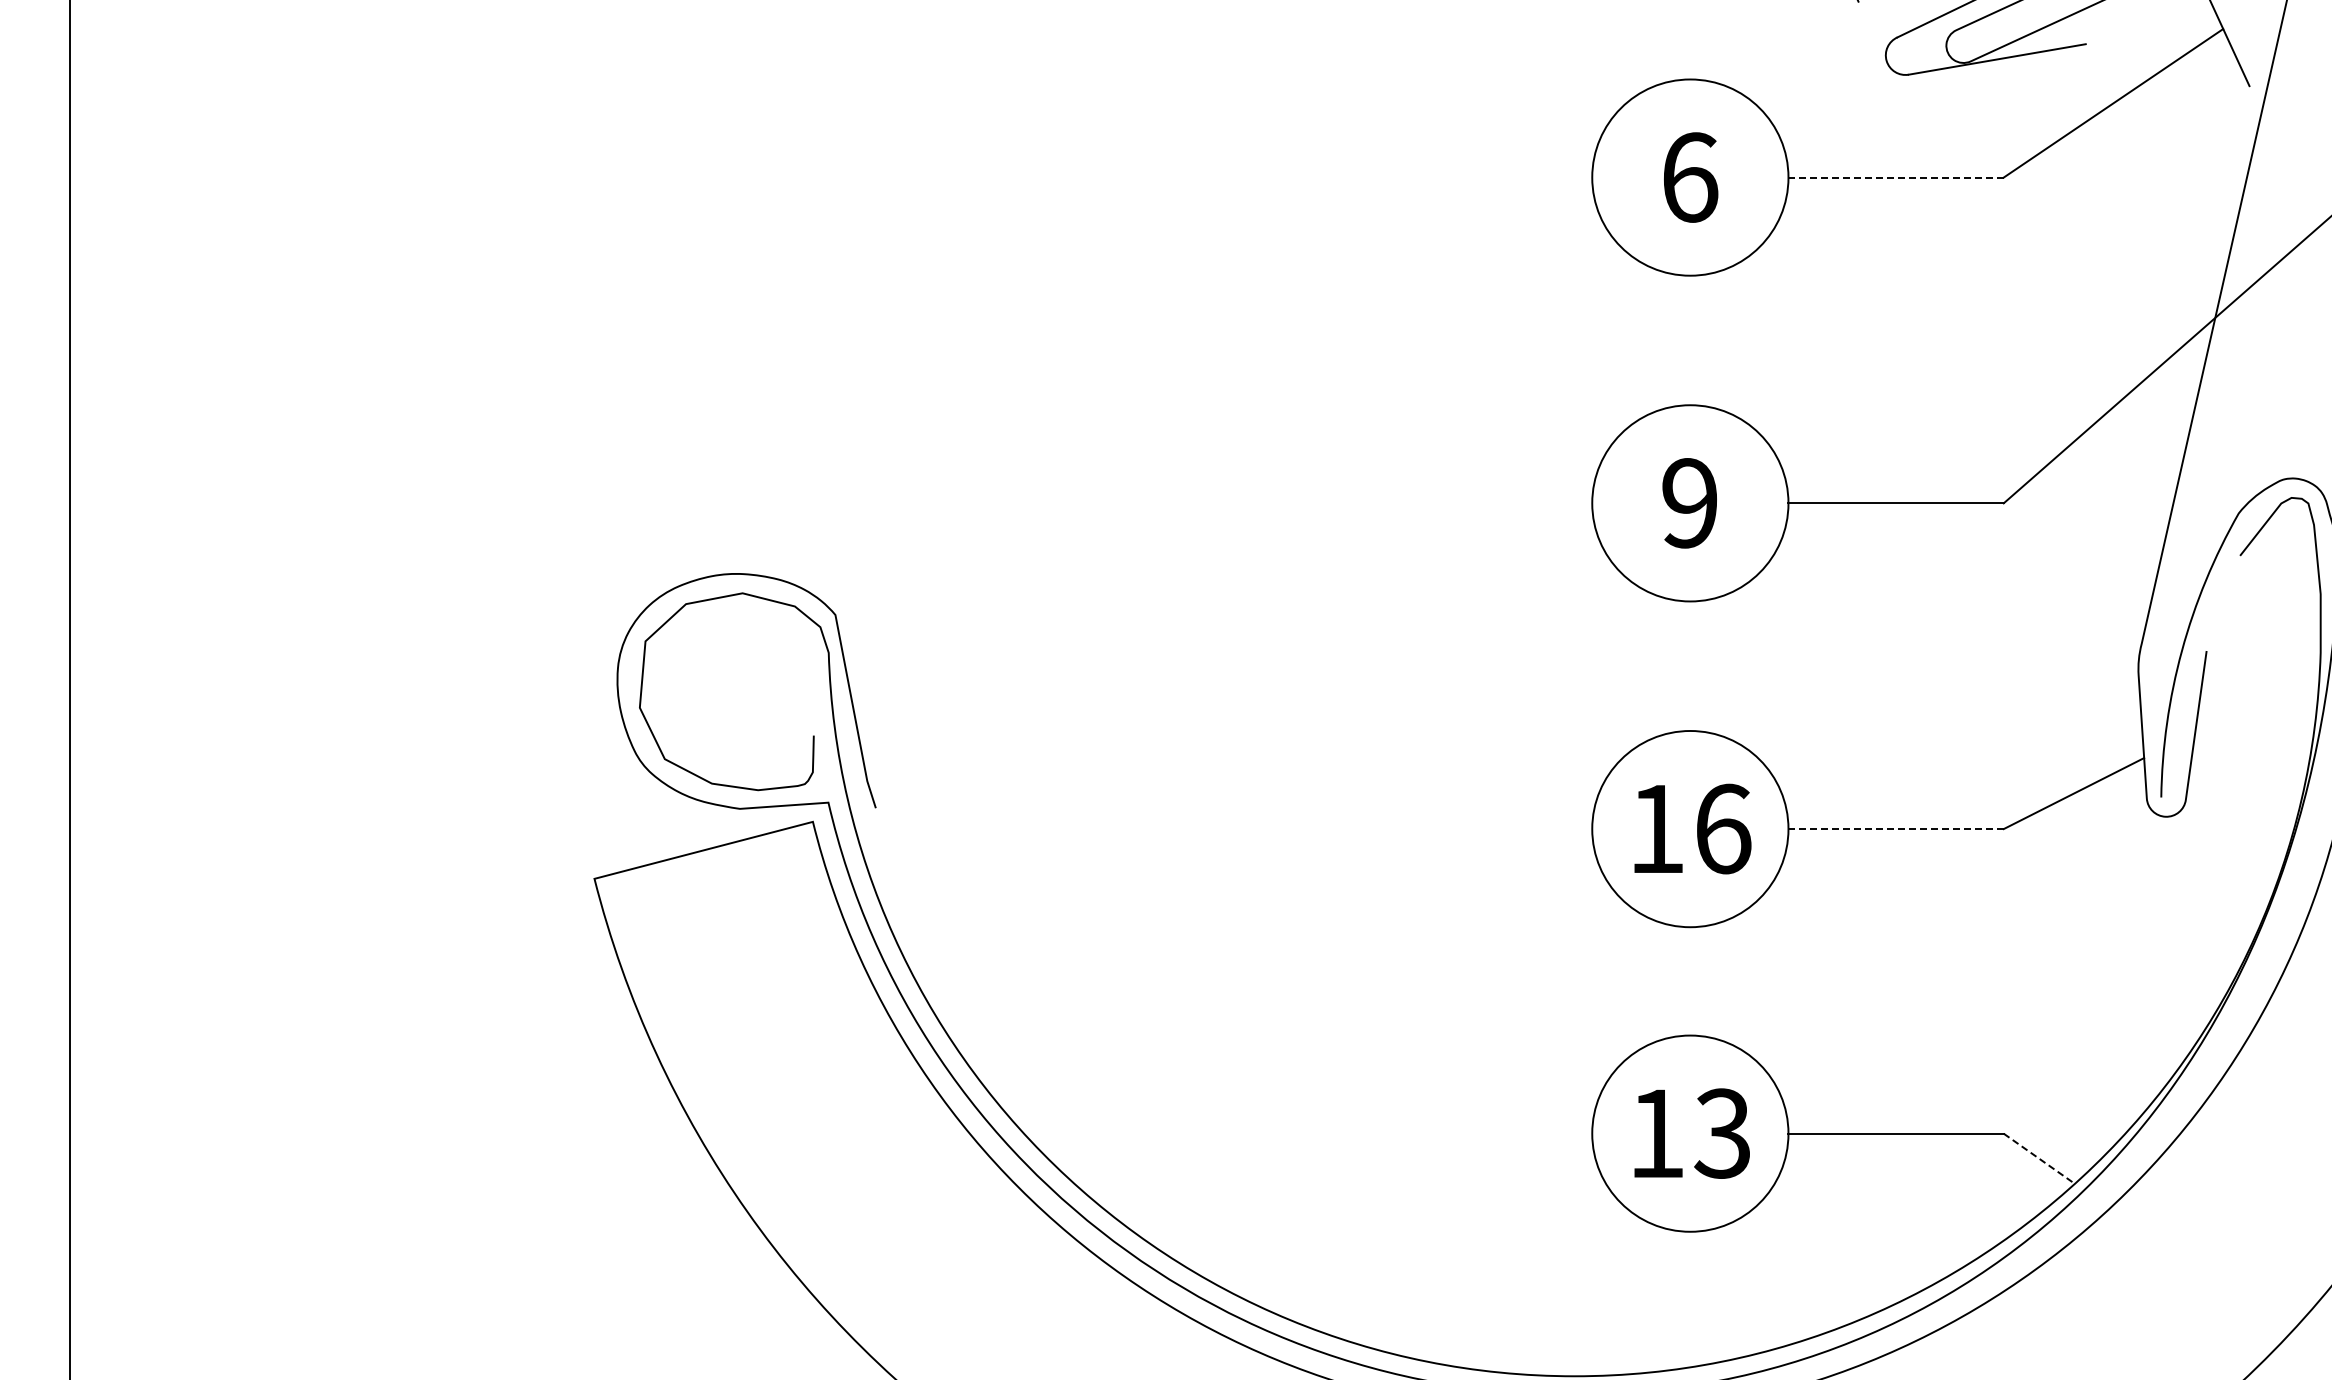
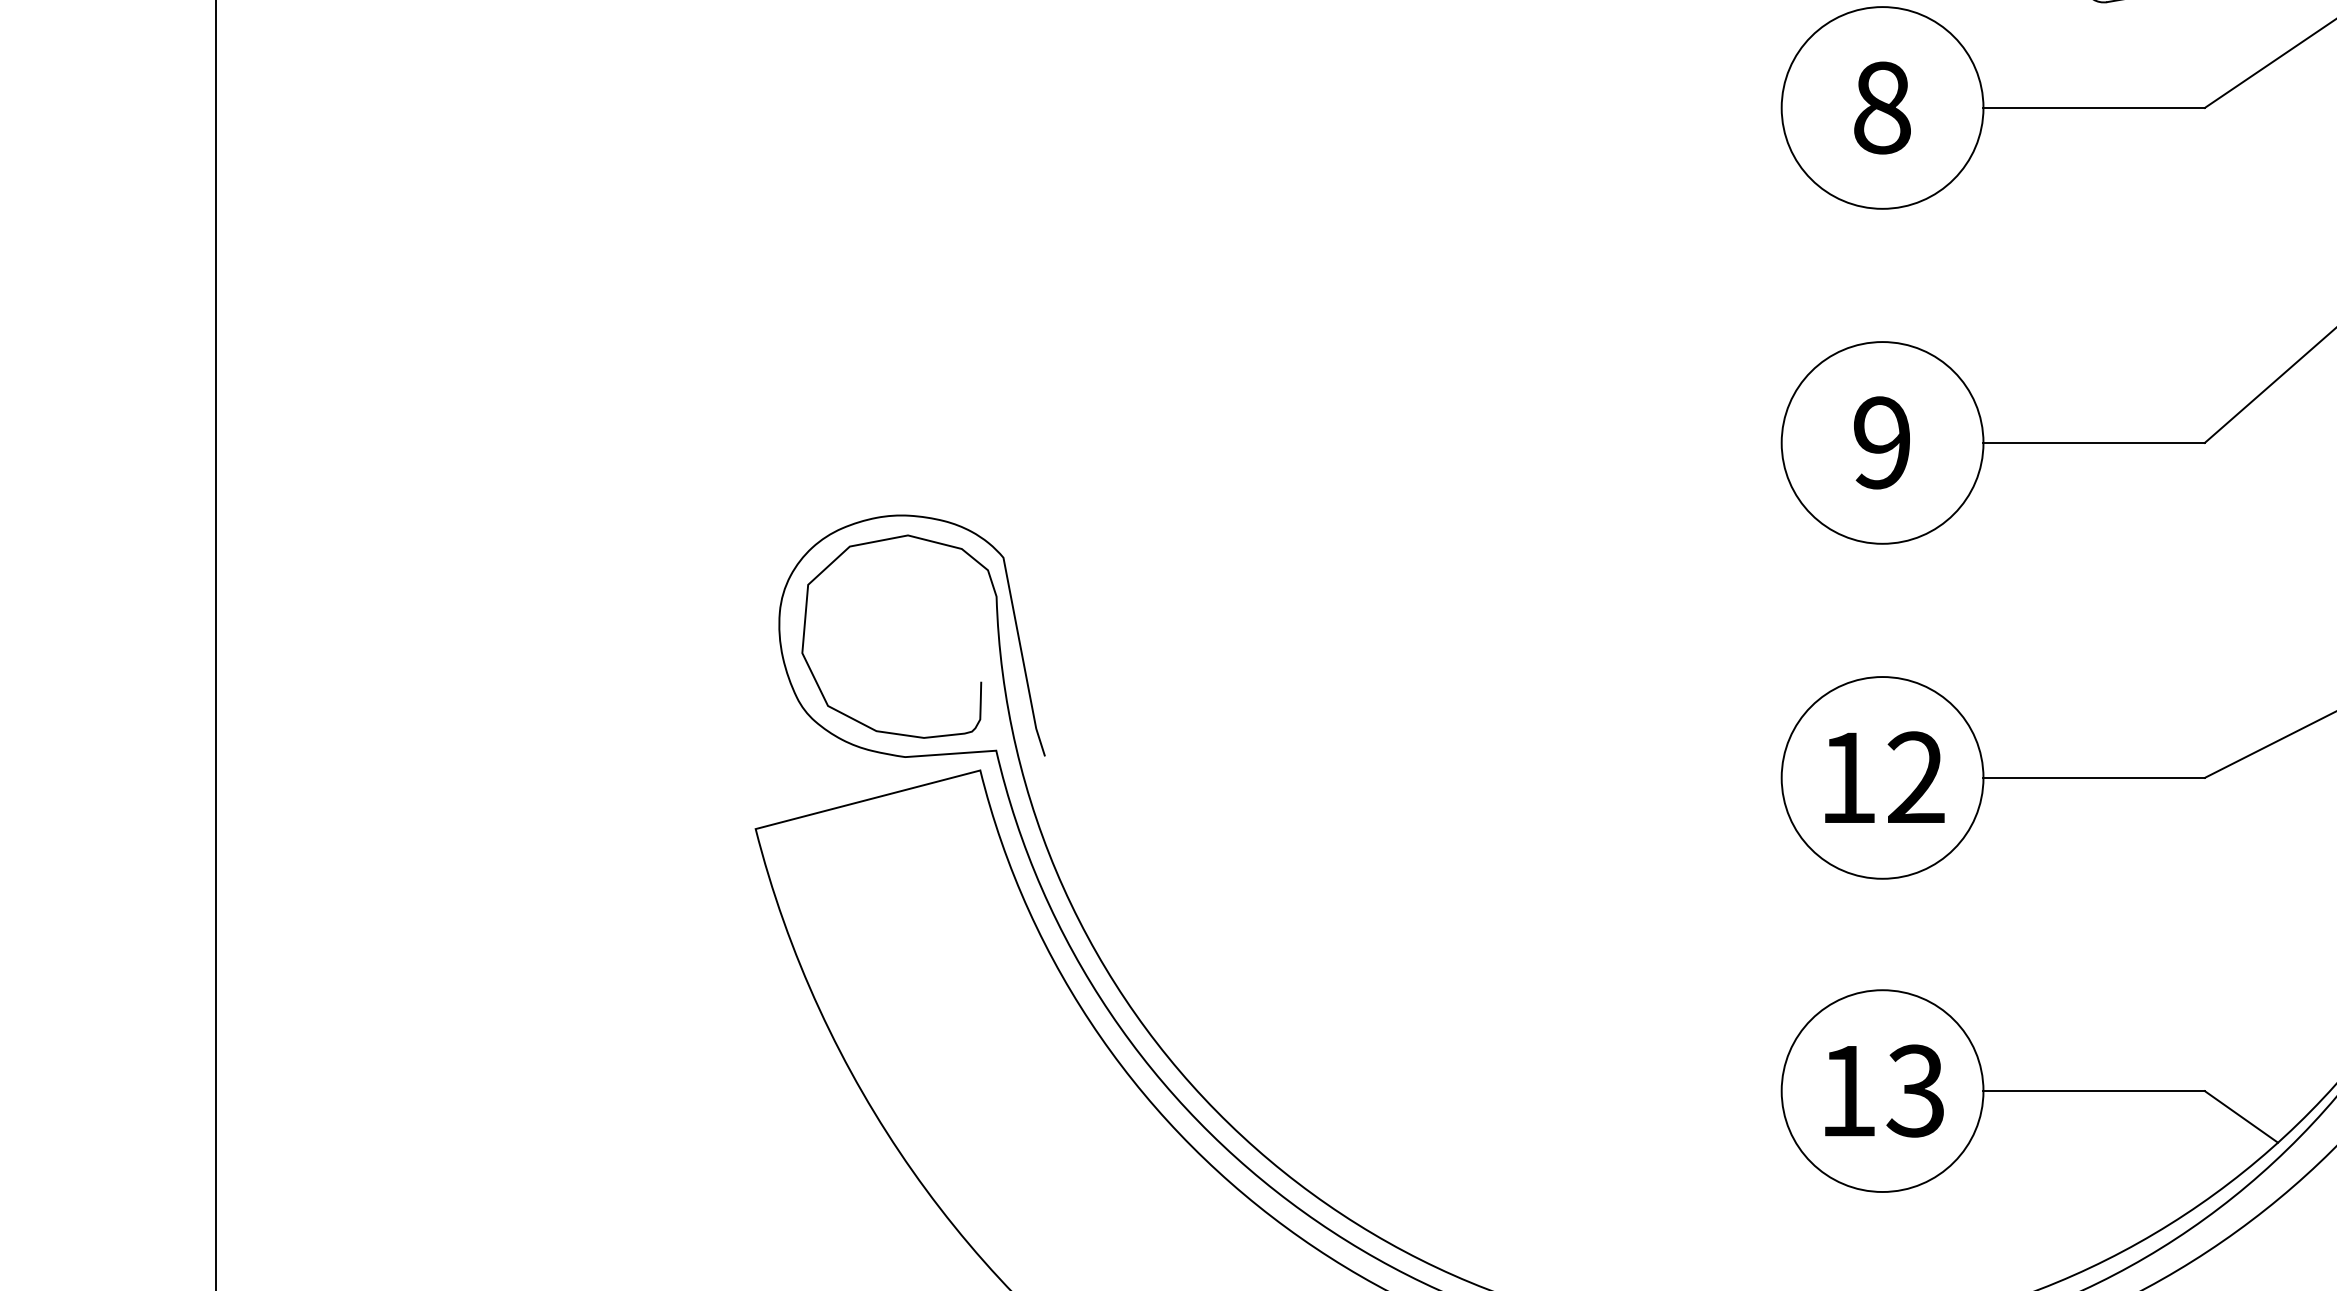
text: (1690, 177) -> (1882, 107), 6 -> 8
line: (1896, 177) -> (2094, 107), dashed -> solid
text: (1723, 828) -> (1916, 777), 16 -> 12
line: (1896, 829) -> (2094, 778), dashed -> solid
line: (2039, 1158) -> (2241, 1116), dashed -> solid

